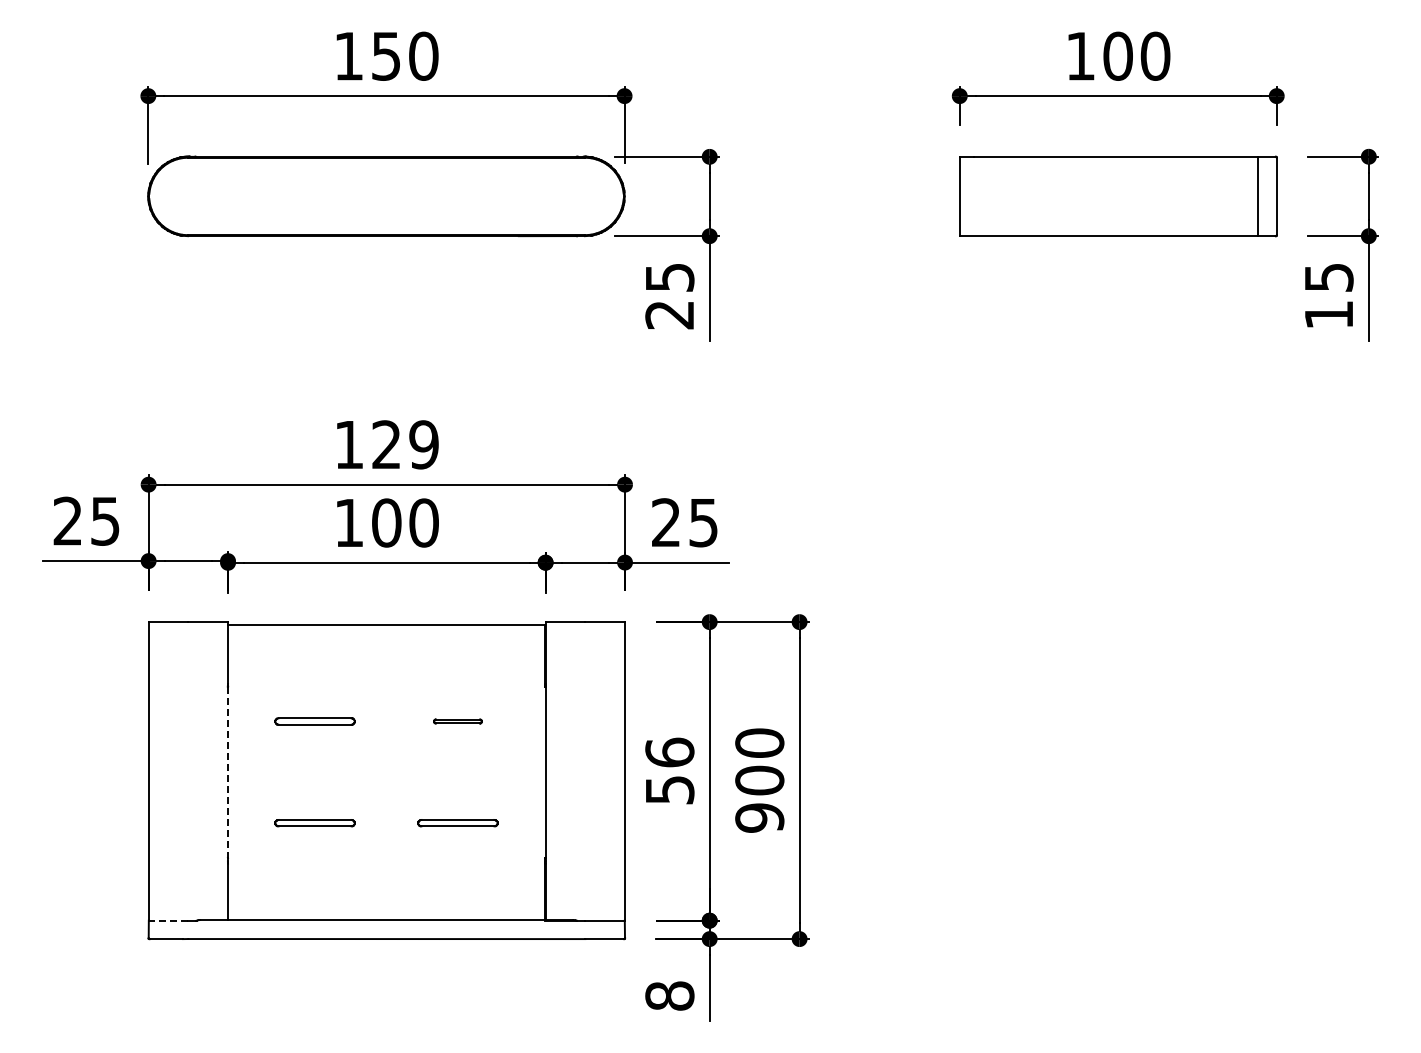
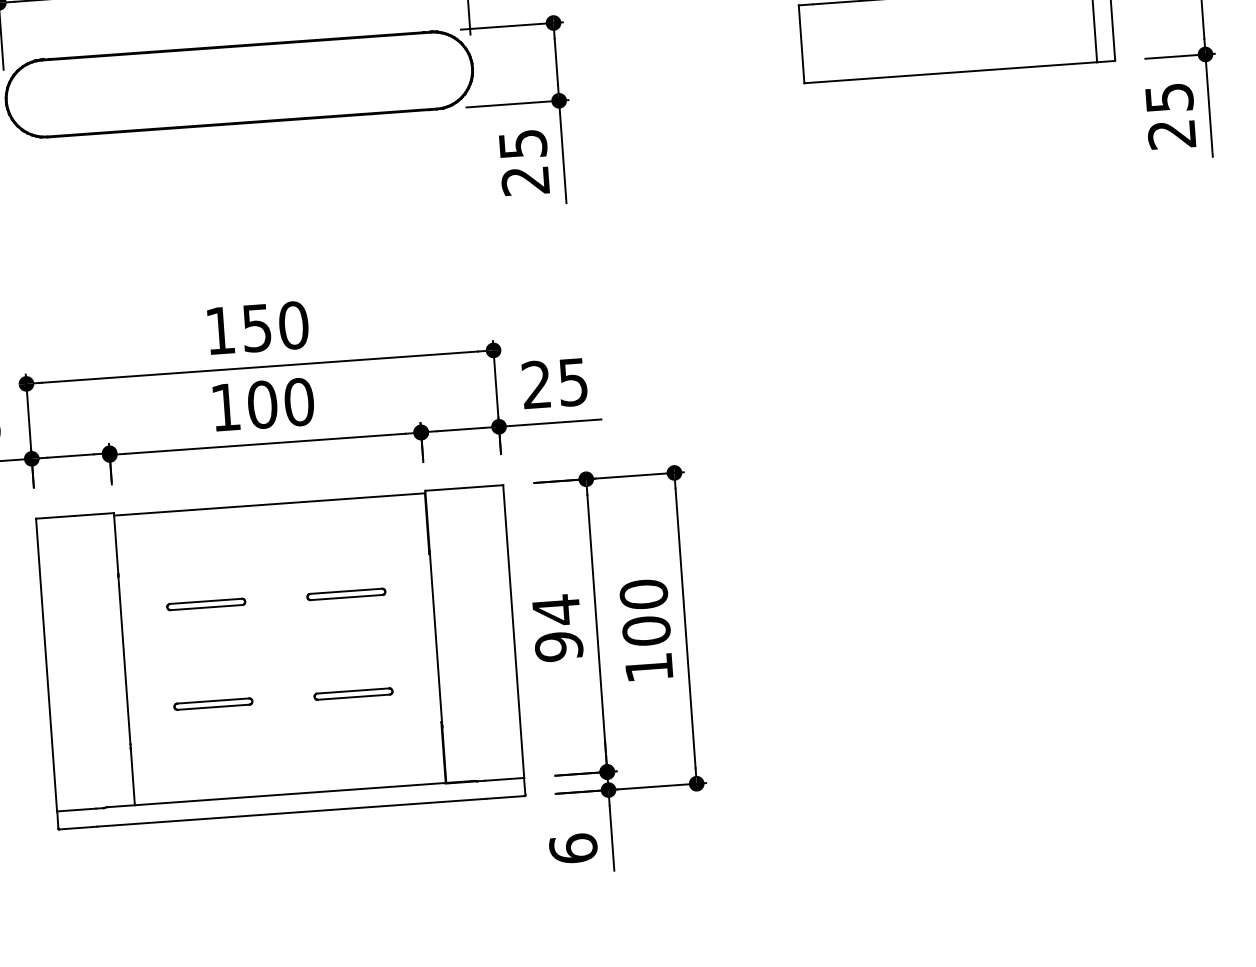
text: (1328, 315) -> (1171, 135), 15 -> 25
text: (405, 444) -> (275, 326), 129 -> 150
part: (457, 721) -> (345, 594), size x1.67
text: (669, 770) -> (557, 627), 56 -> 94
line: (227, 772) -> (124, 660), dashed -> solid
text: (759, 817) -> (648, 667), 900 -> 100
line: (168, 920) -> (76, 809), dashed -> solid
text: (669, 995) -> (573, 848), 8 -> 6

